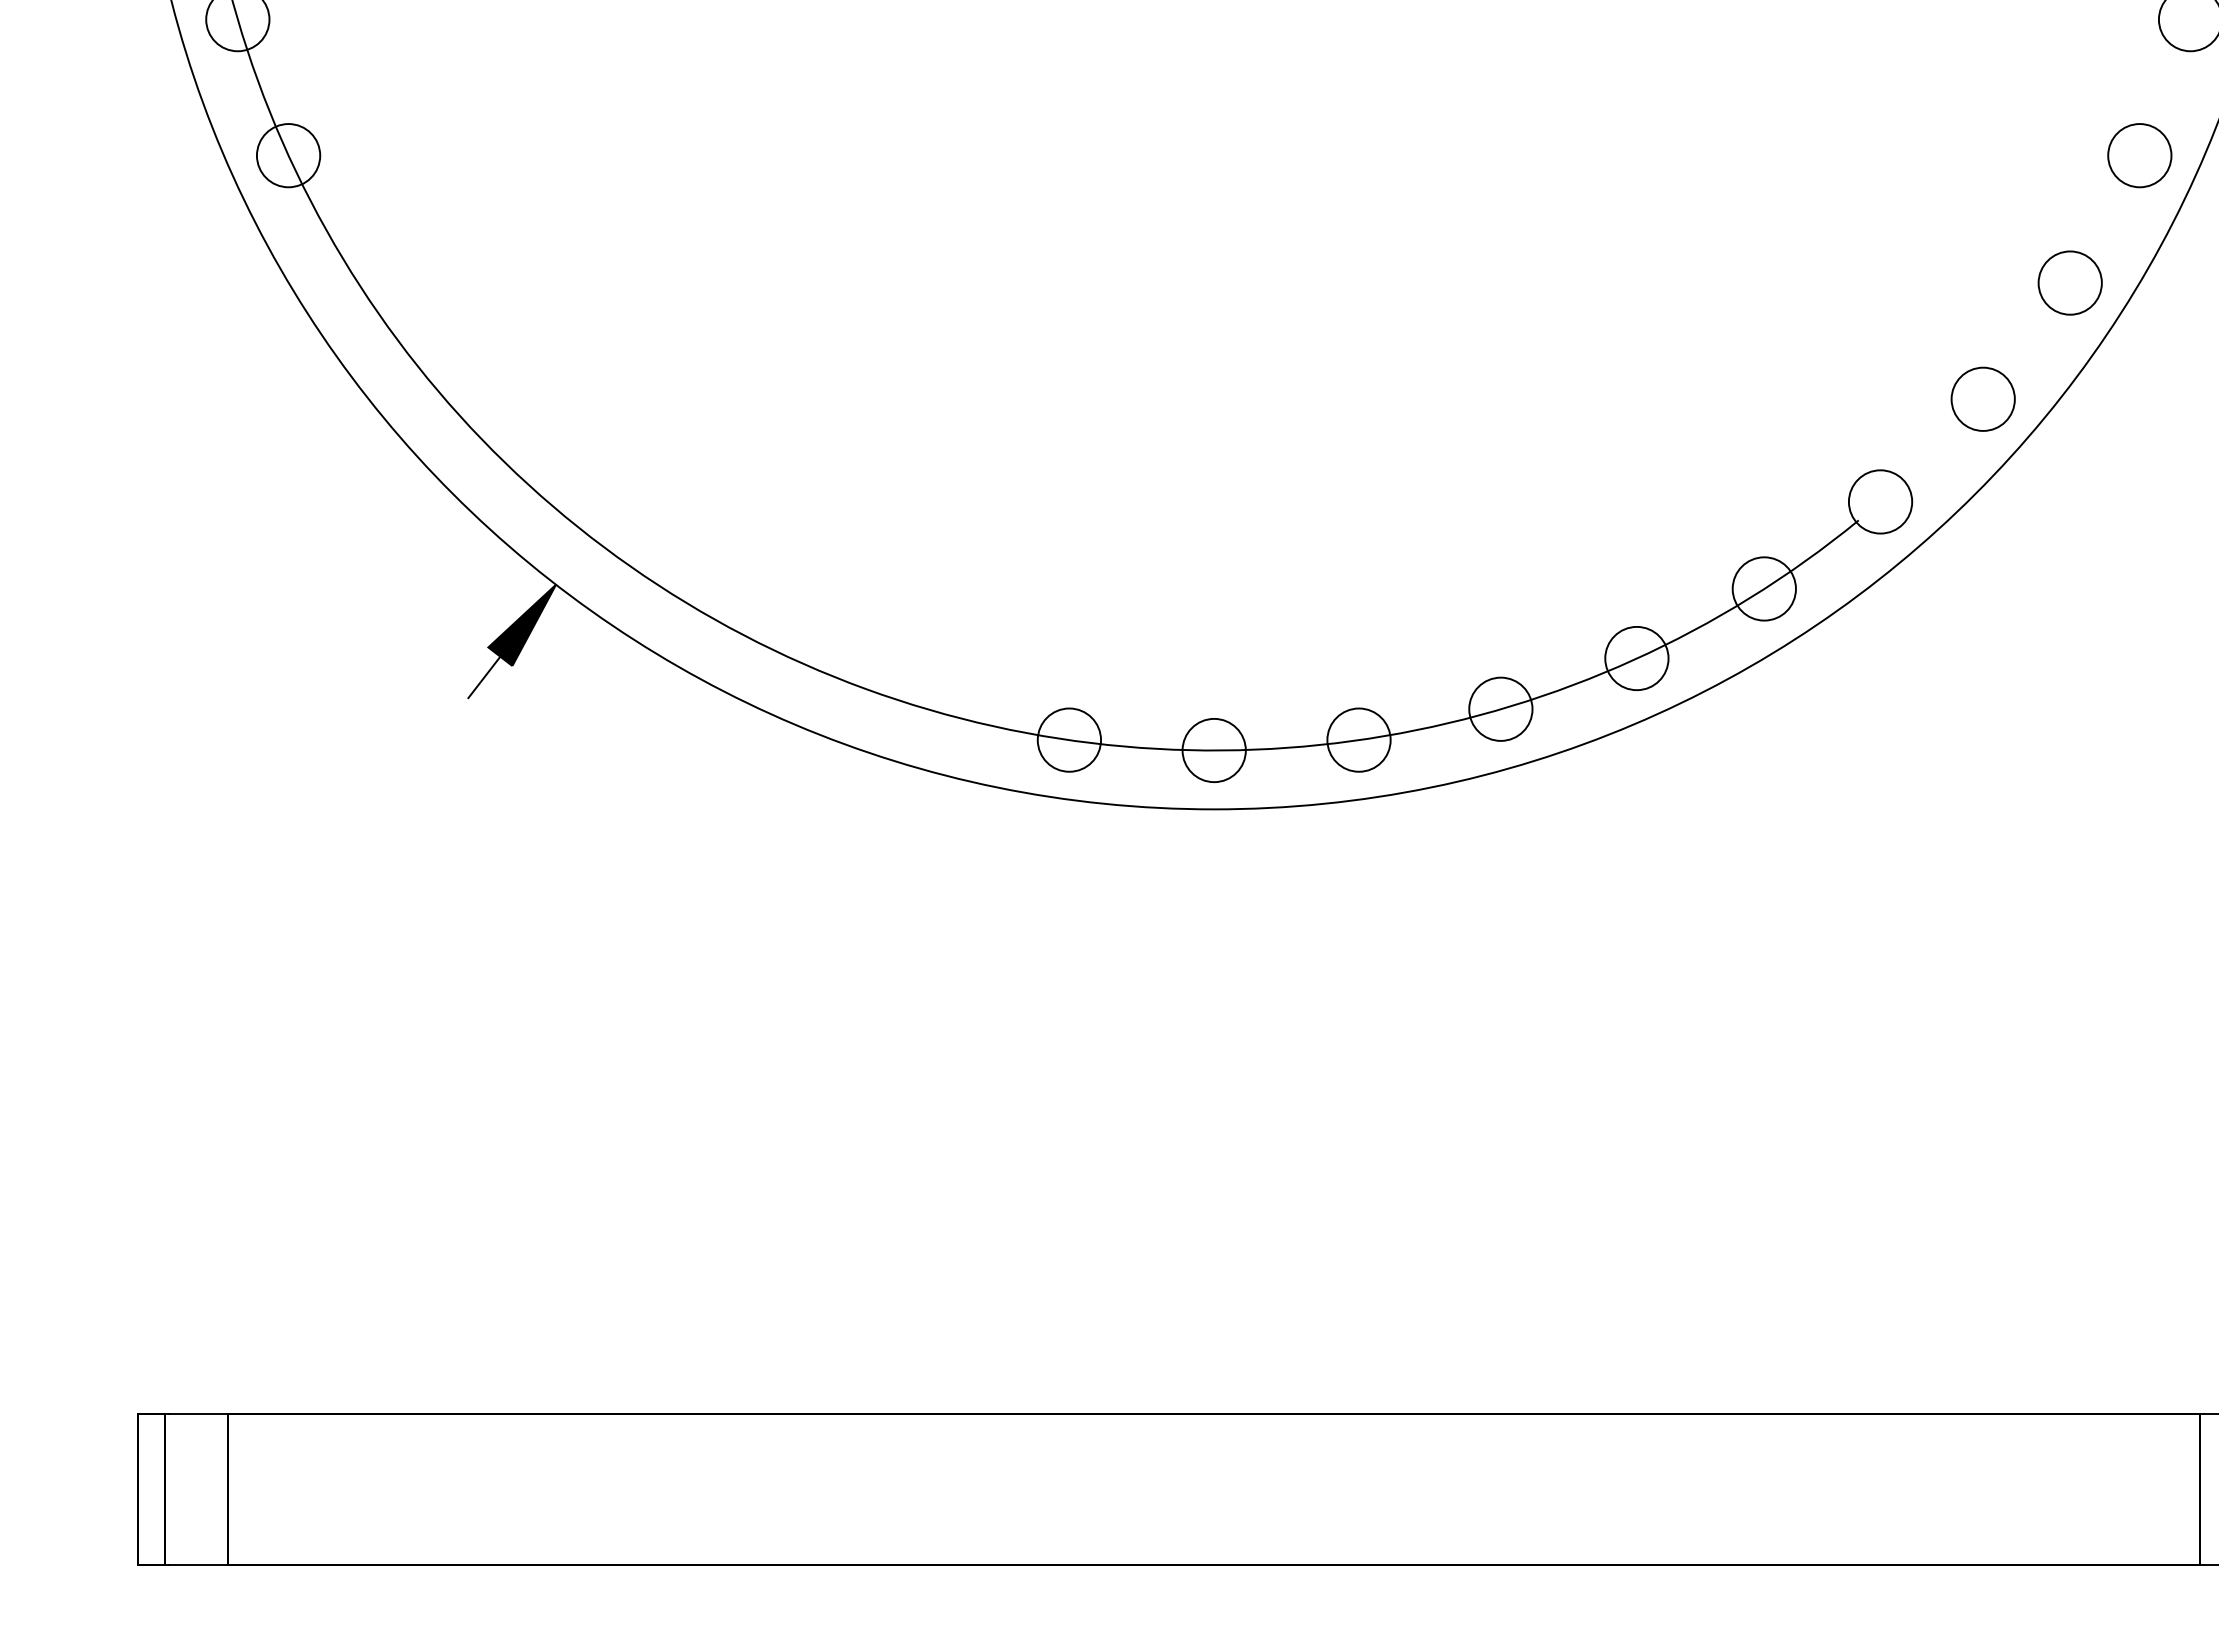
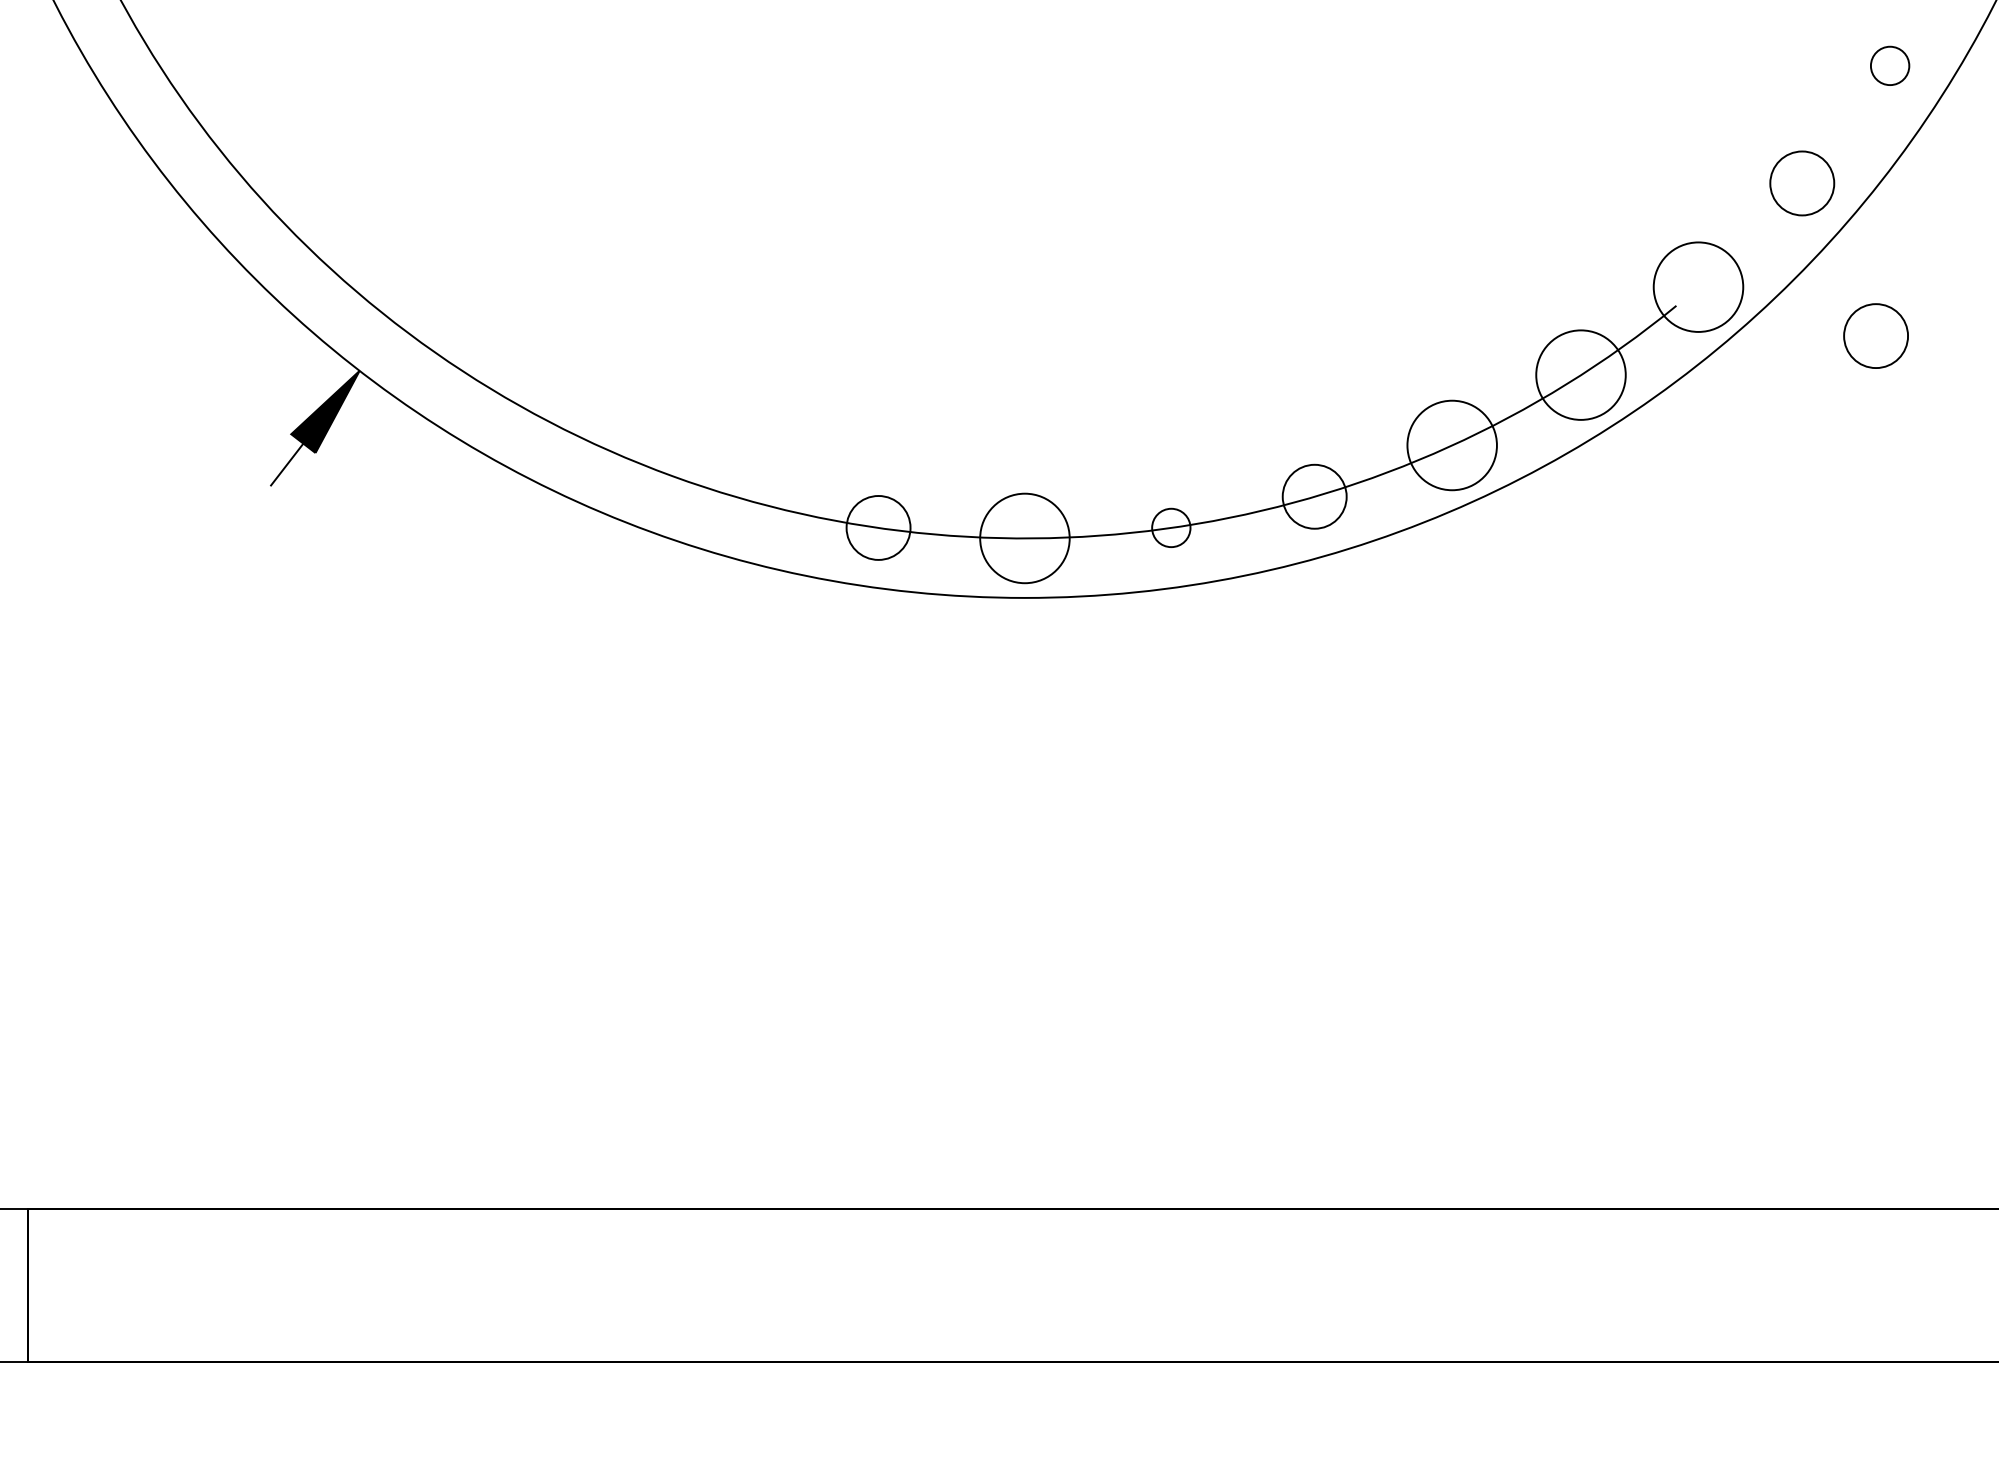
circle: (2069, 282) -> (1889, 65), size x0.6
circle: (1880, 501) -> (1698, 286), size x1.4
circle: (2055, 549) -> (1875, 335), added
circle: (1763, 588) -> (1580, 374), size x1.4
circle: (1636, 658) -> (1451, 445), size x1.4
circle: (1358, 739) -> (1170, 527), size x0.6
circle: (1213, 750) -> (1024, 538), size x1.4

